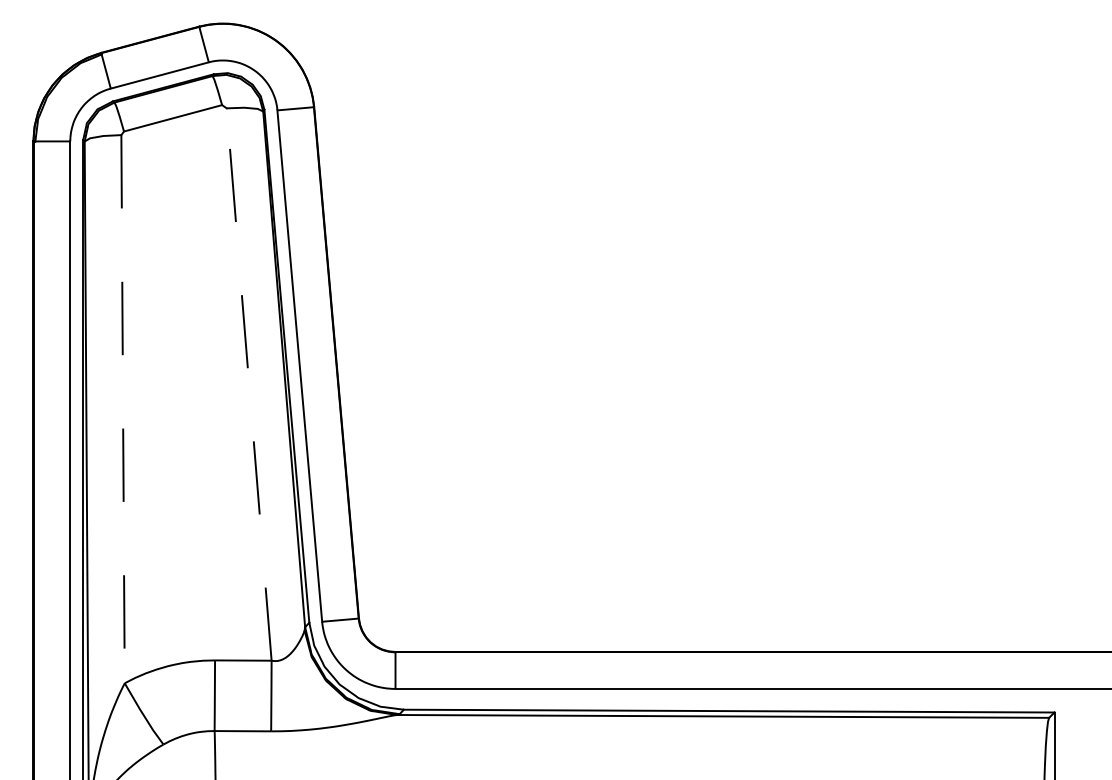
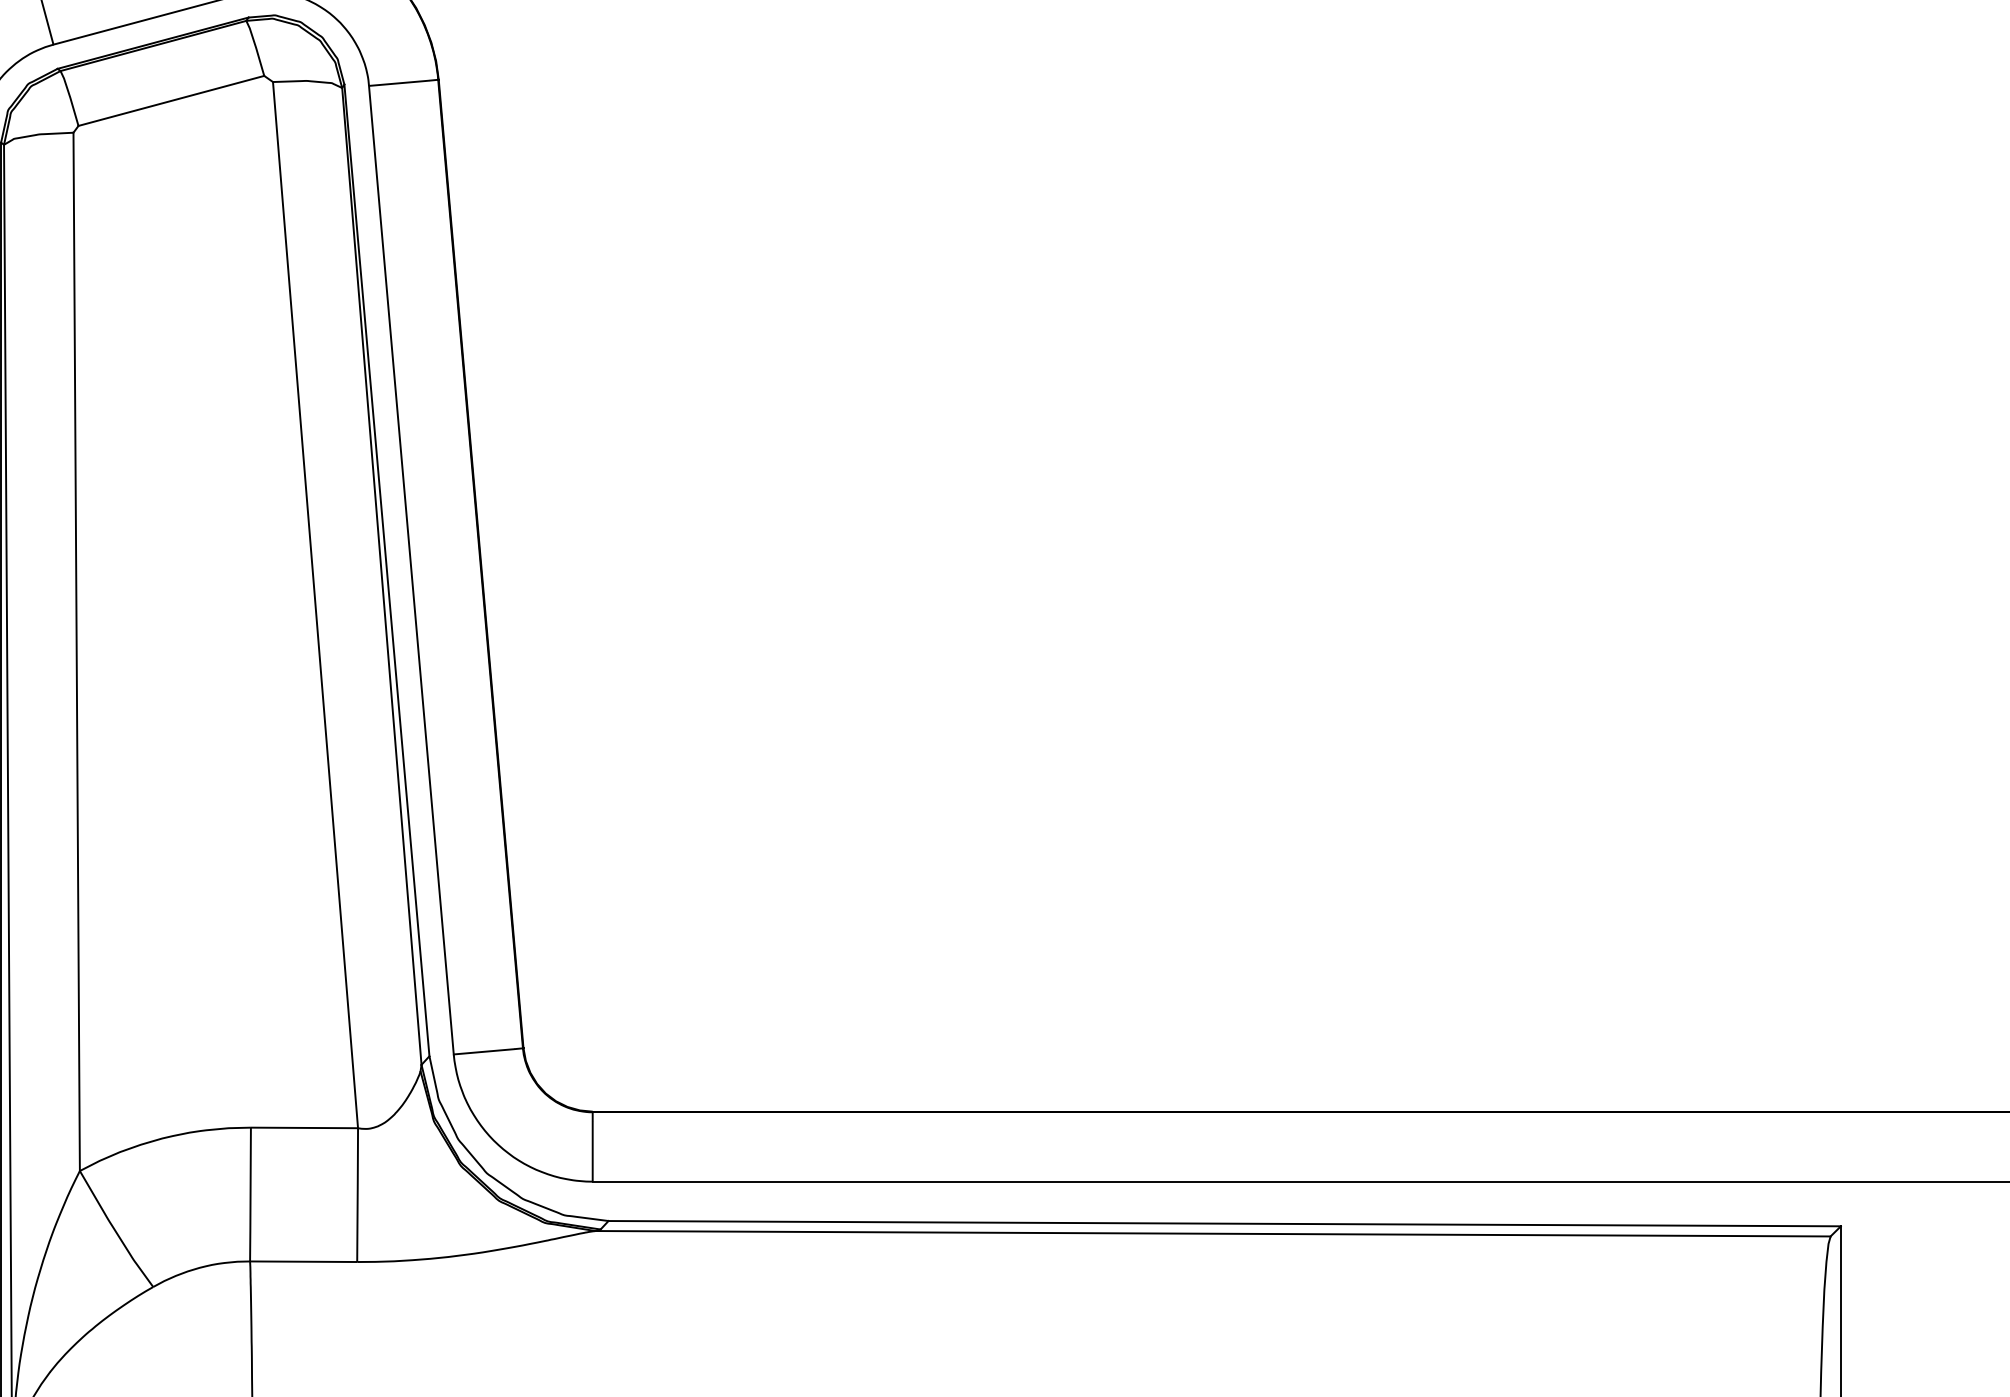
line: (249, 384) -> (316, 605), dashed -> solid
line: (123, 409) -> (77, 652), dashed -> solid

